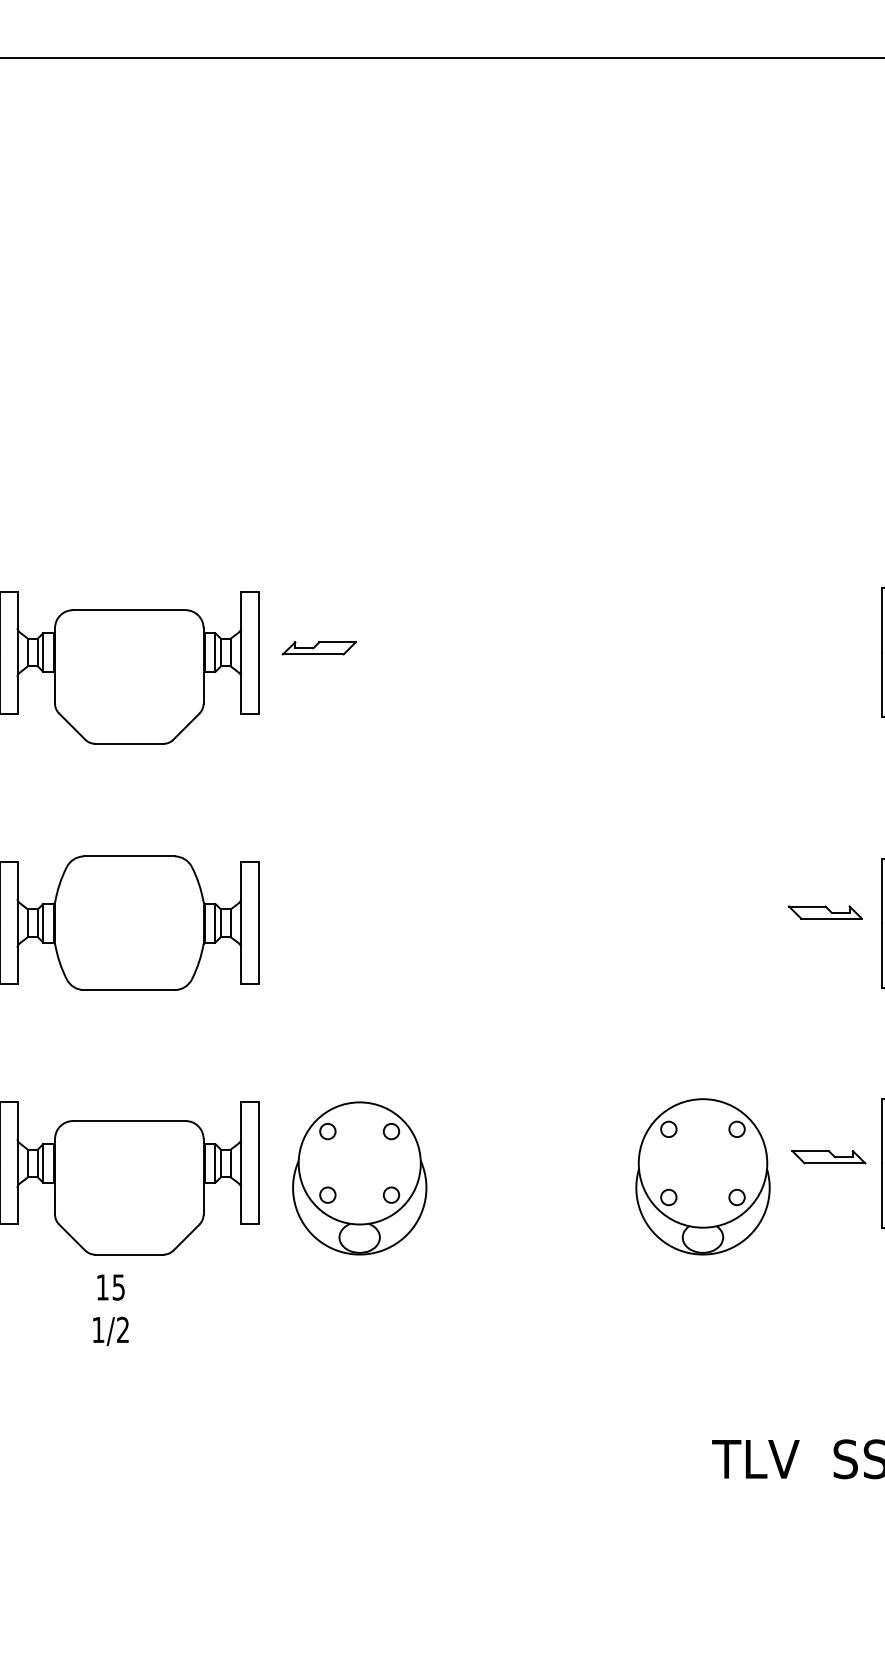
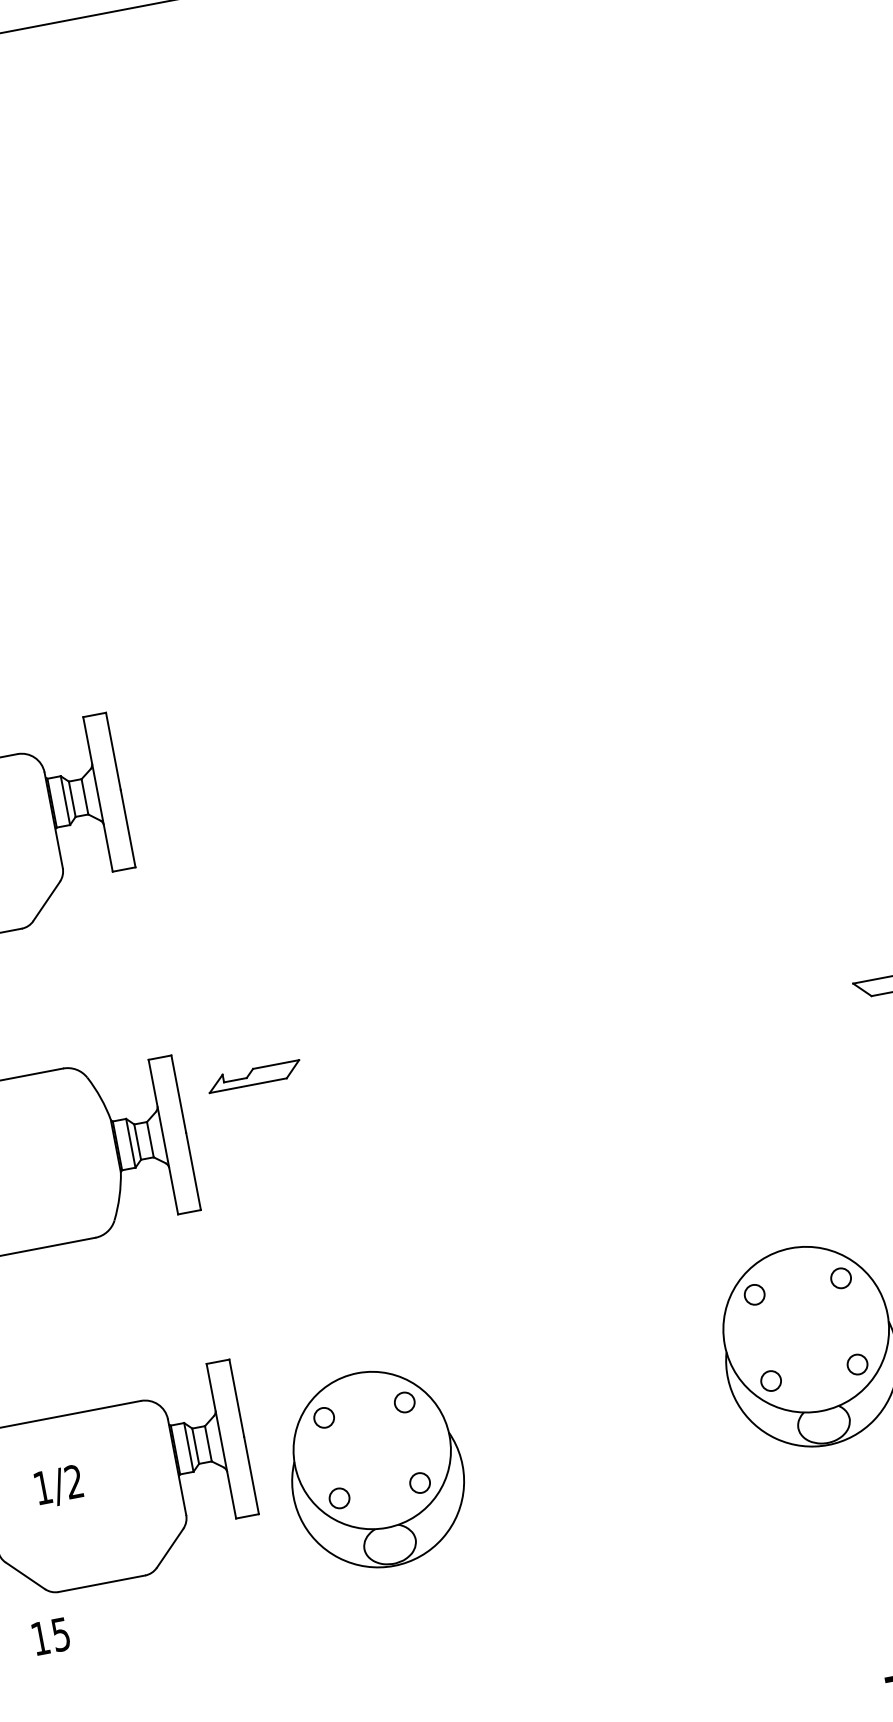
part: (318, 648) -> (253, 1076), moved
part: (359, 1178) -> (375, 1469), moved
text: (110, 1287) -> (50, 1636), moved
text: (110, 1331) -> (58, 1486), moved

